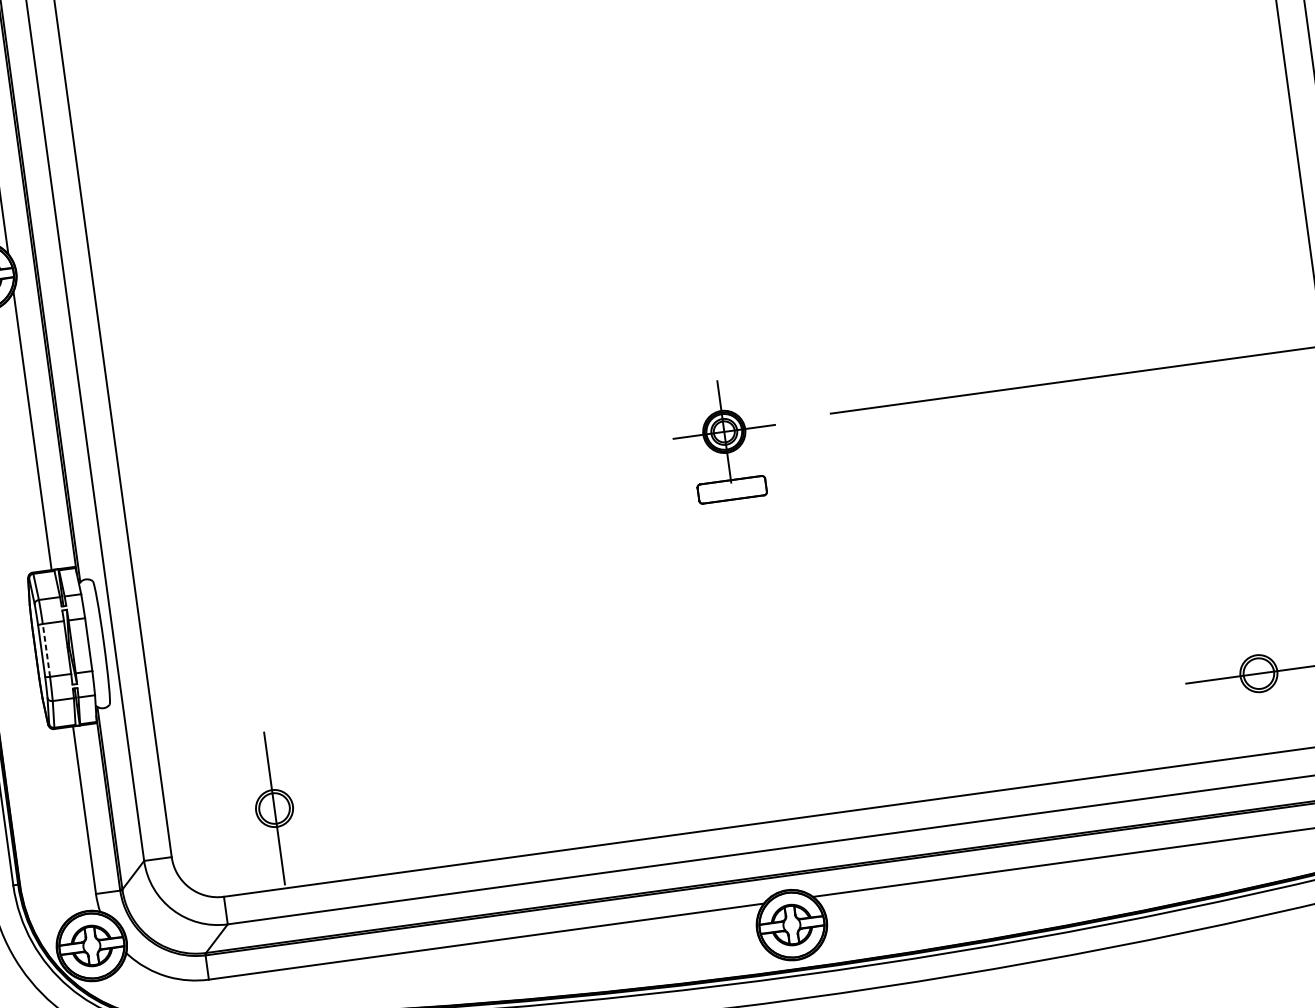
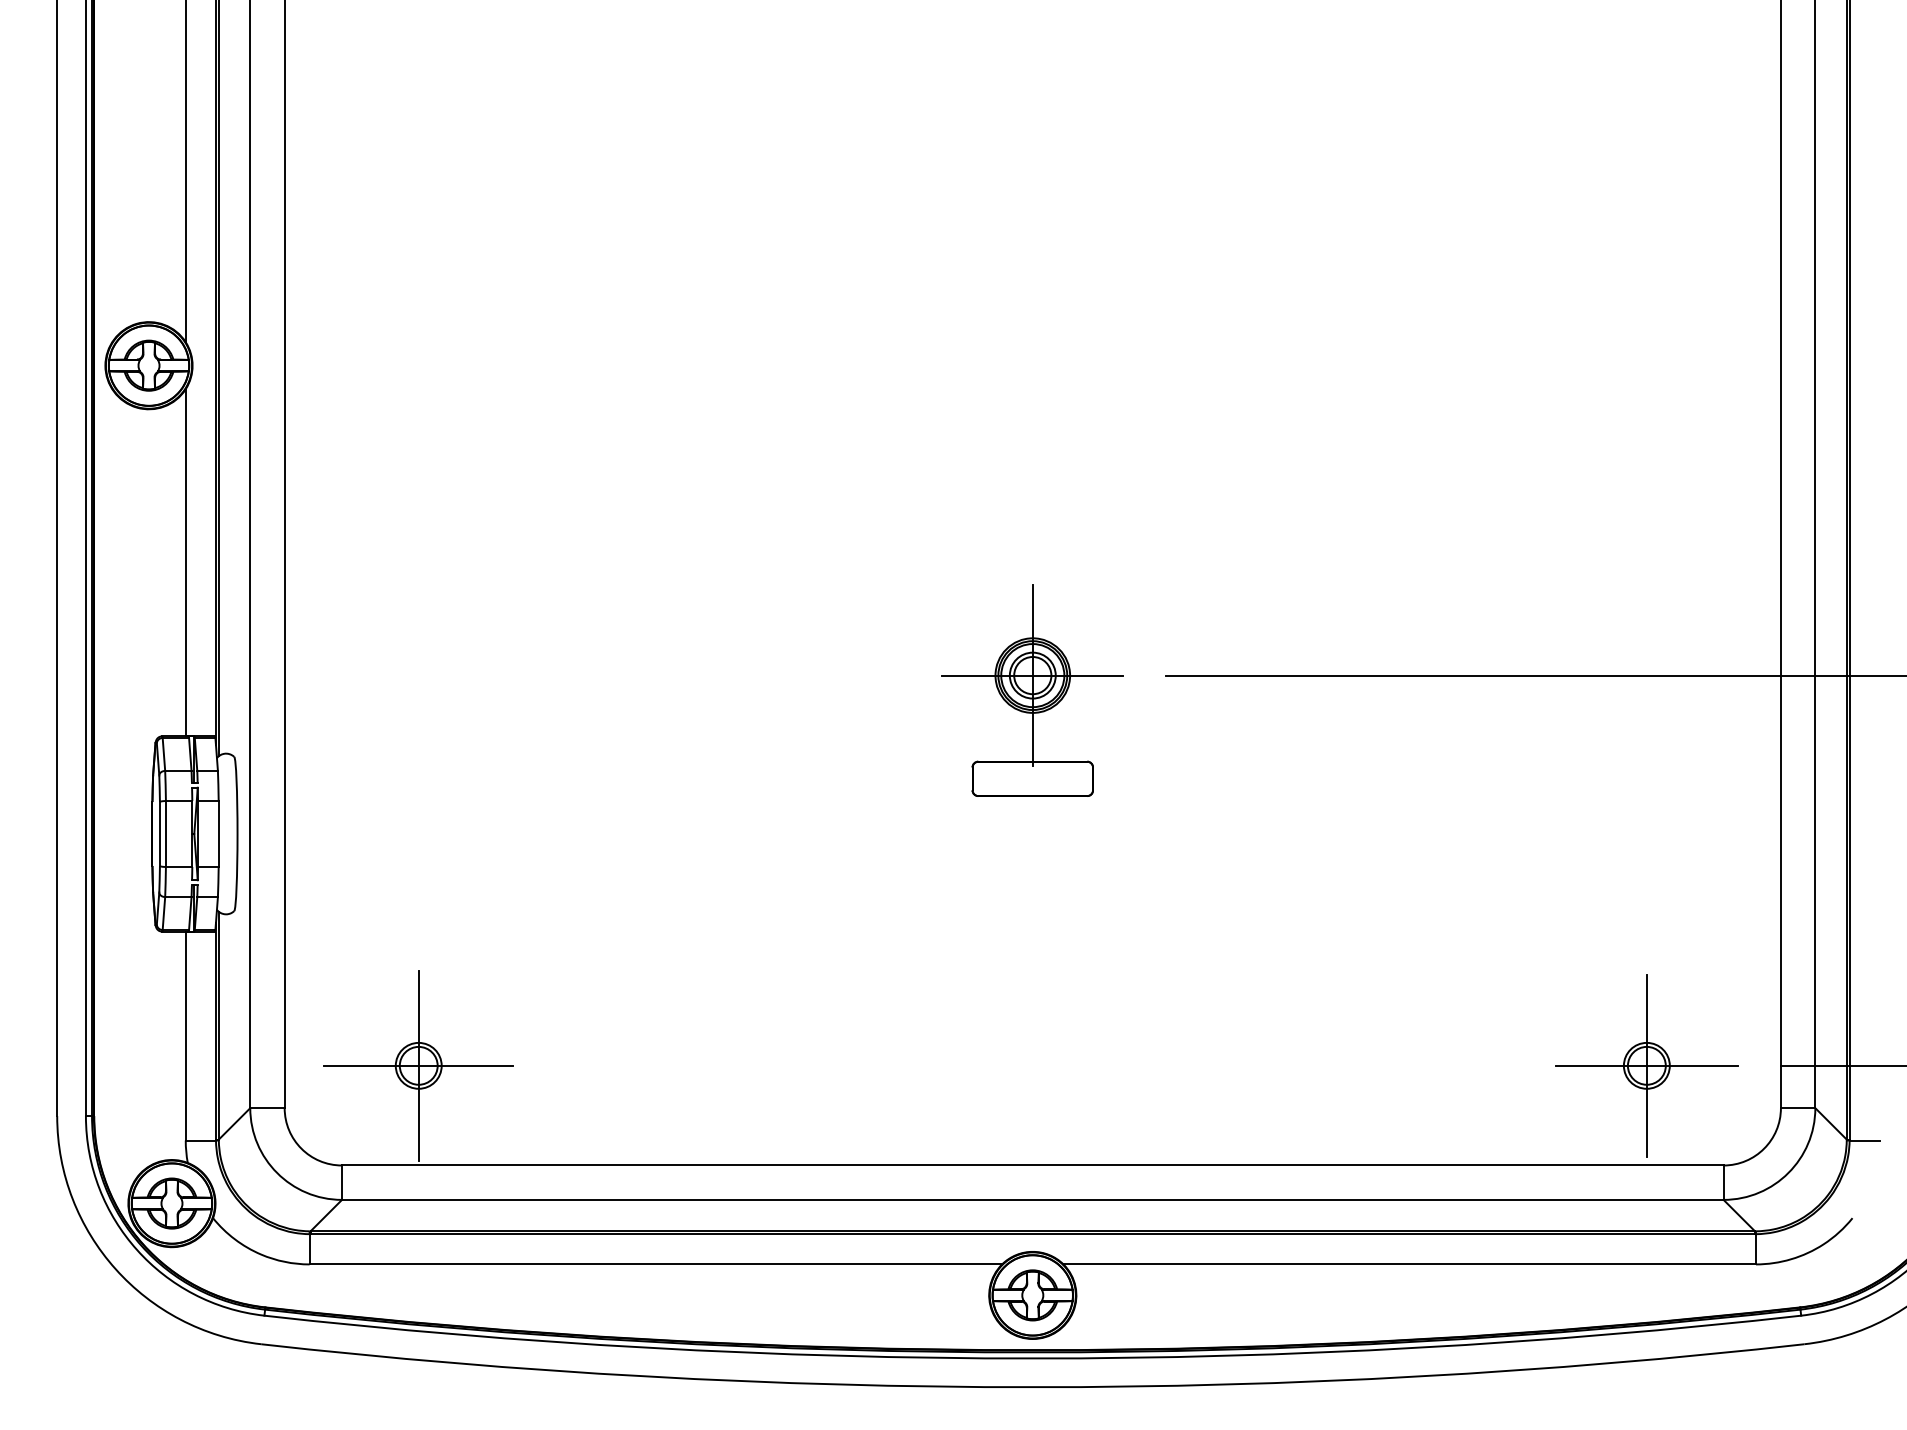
part: (725, 440) -> (1032, 690), size x1.43
line: (46, 650) -> (165, 834), dashed -> solid
line: (1258, 673) -> (1646, 1065), added
line: (274, 808) -> (418, 1065), added

